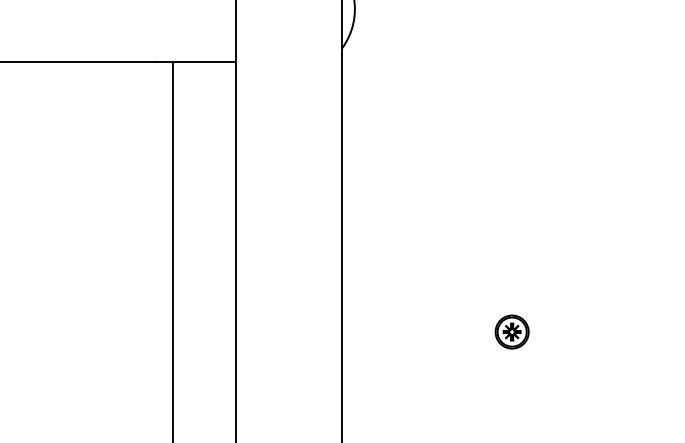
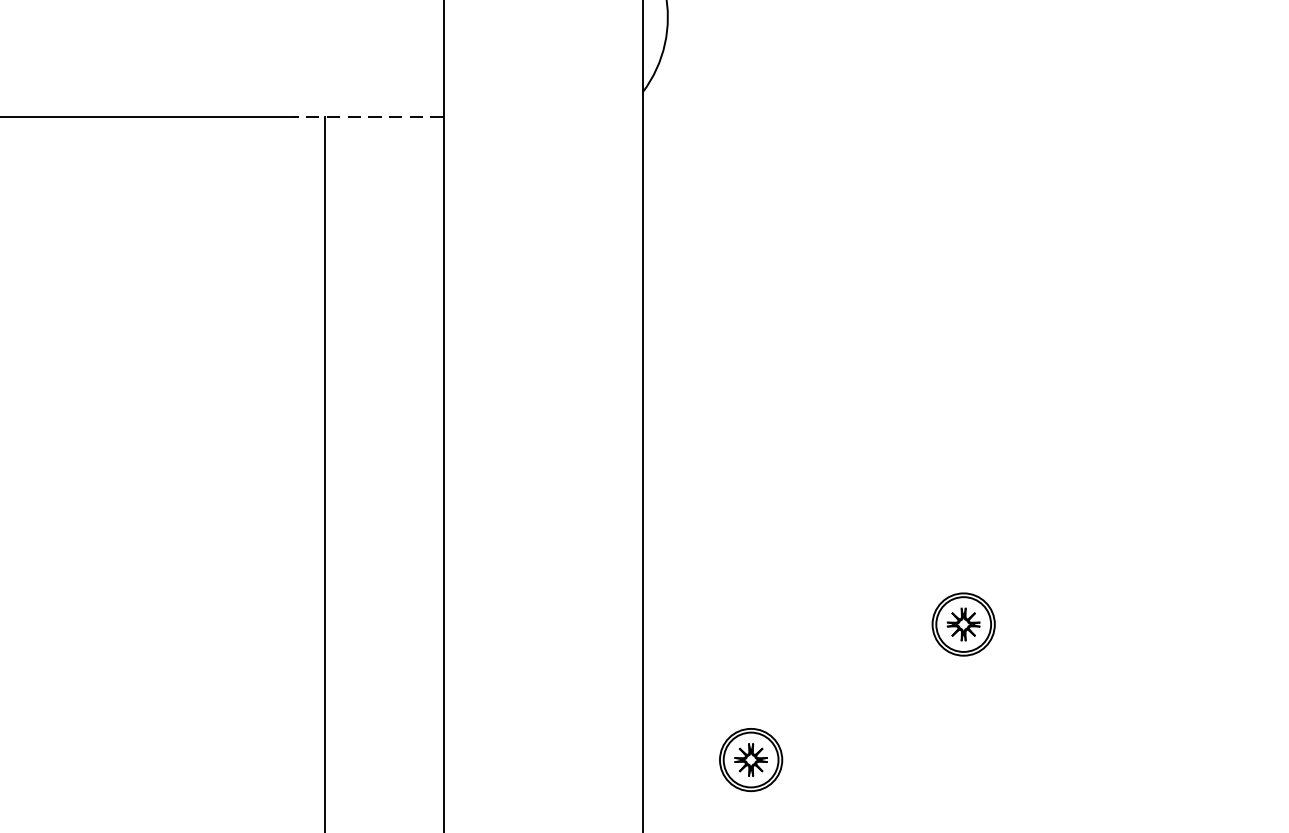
line: (196, 62) -> (369, 117), solid -> dashed
part: (398, 403) -> (749, 758), added

